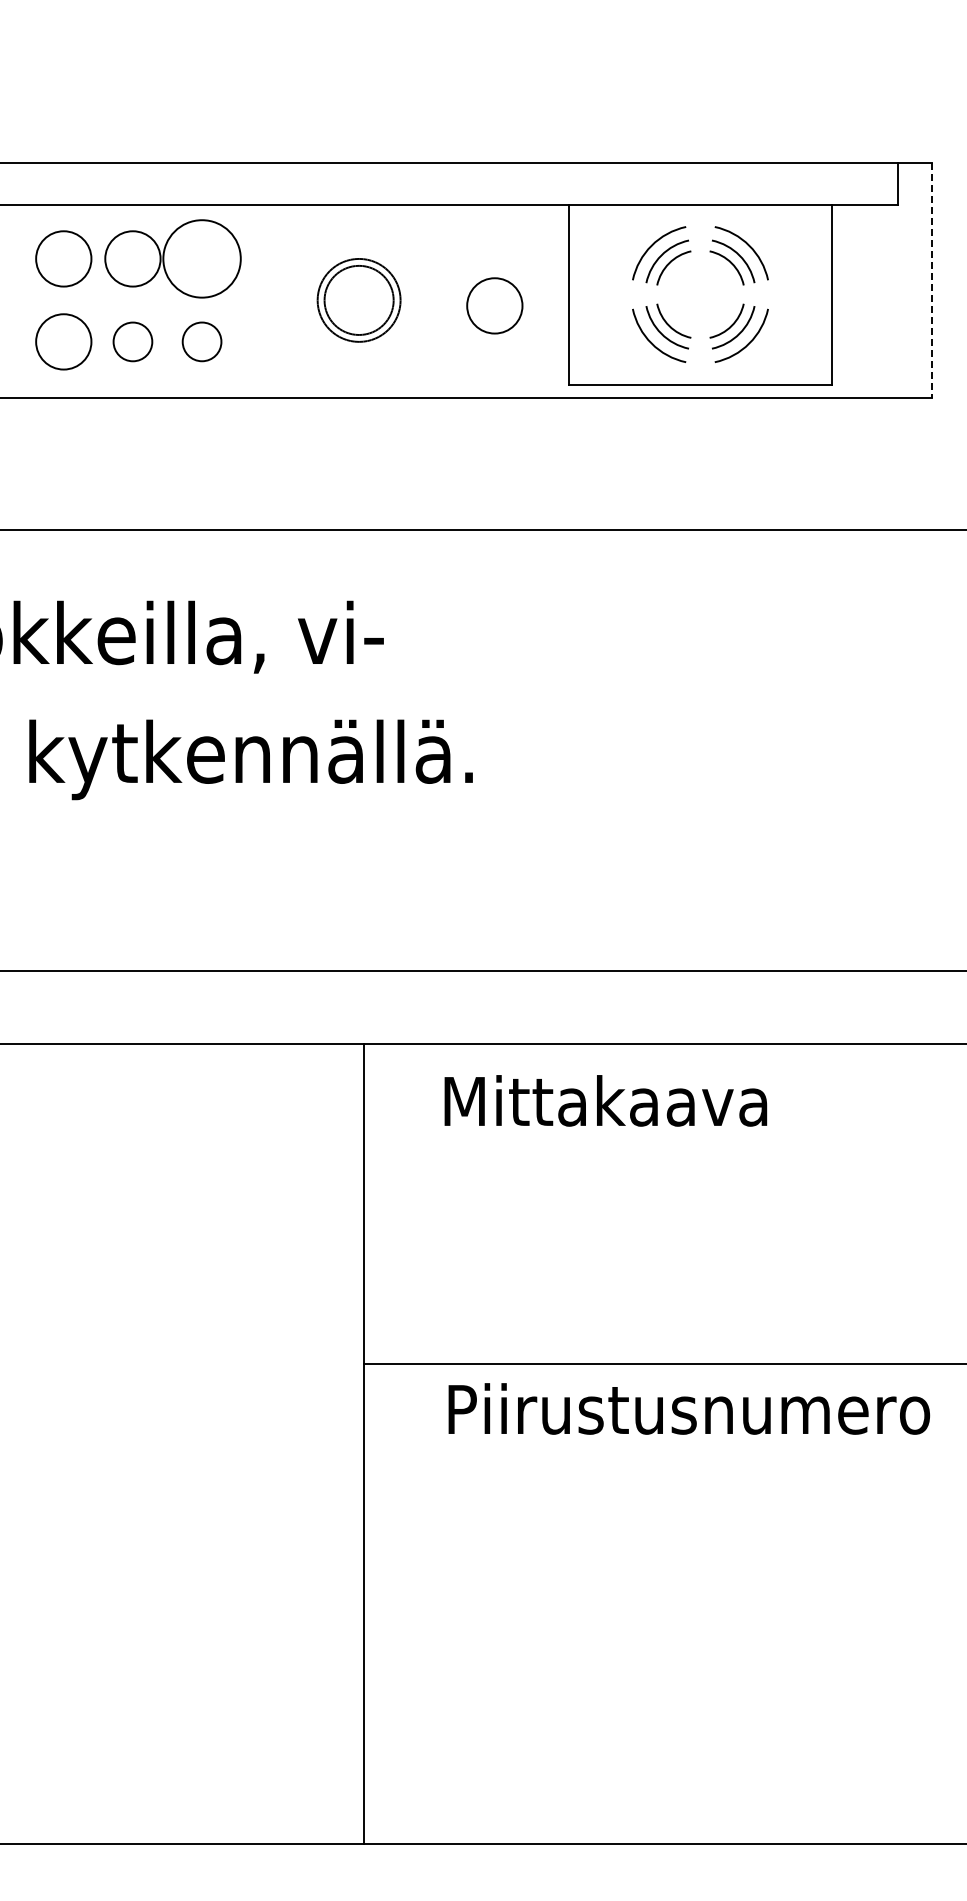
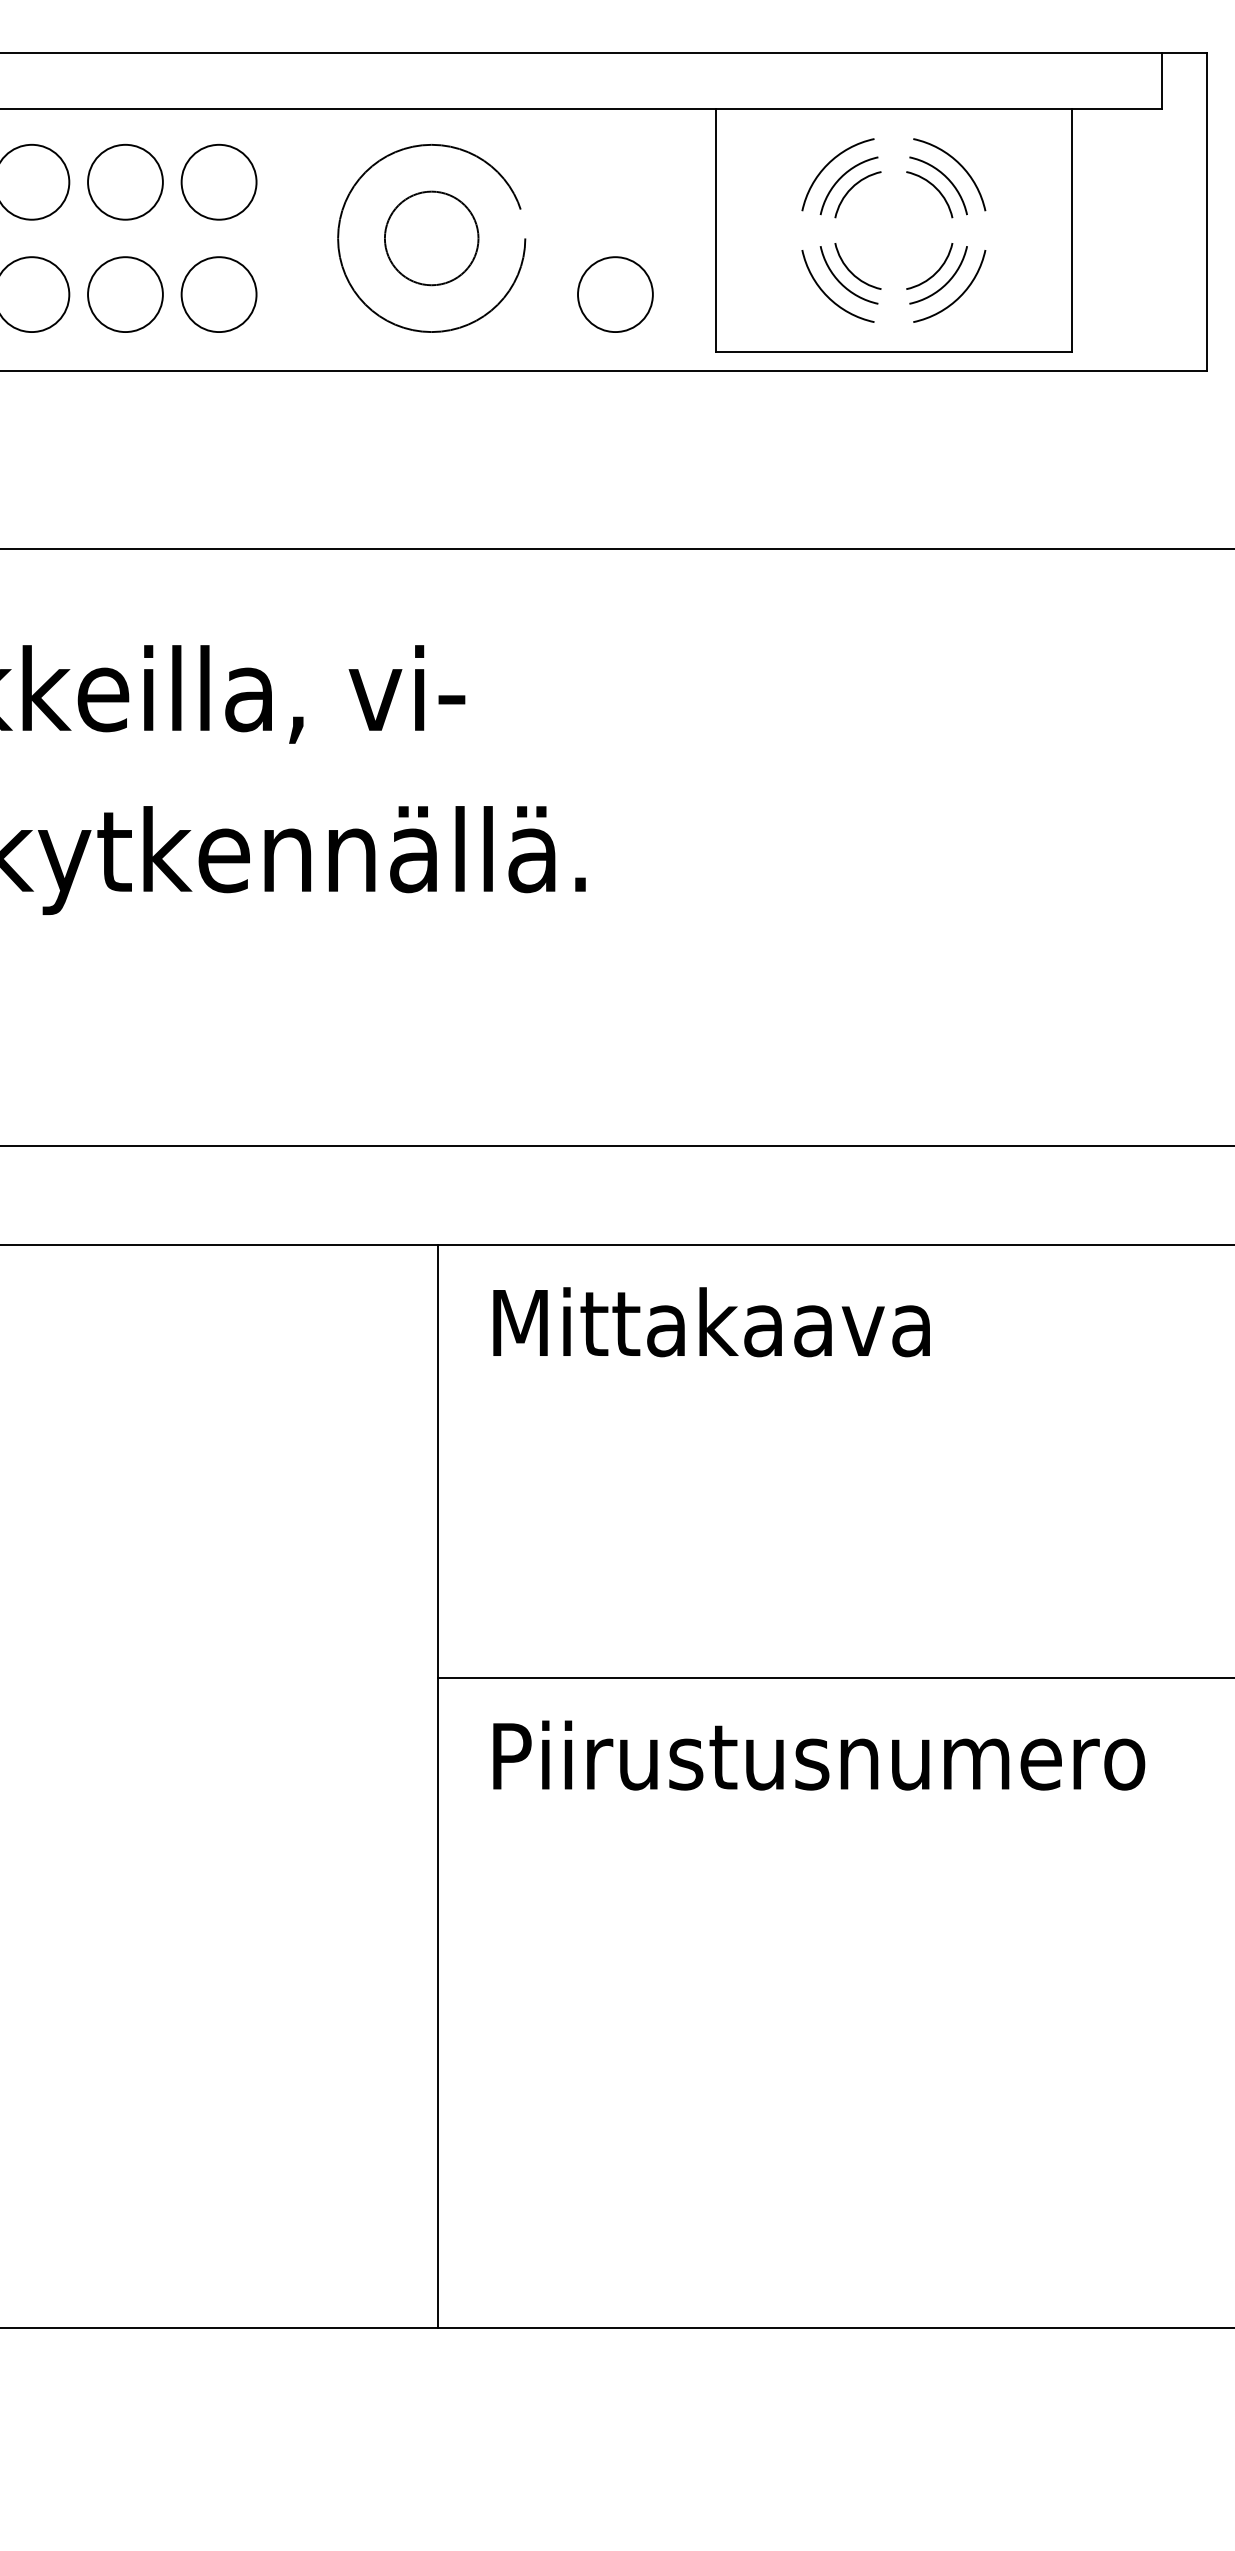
circle: (201, 258) -> (218, 181), size x0.71
line: (931, 280) -> (1206, 211), dashed -> solid
circle: (358, 300) -> (430, 238), size x1.67
circle: (494, 305) -> (614, 294), moved
circle: (132, 341) -> (124, 294), size x1.43
circle: (201, 341) -> (218, 294), size x1.43
text: (605, 1100) -> (711, 1321), moved
text: (689, 1408) -> (819, 1754), moved

